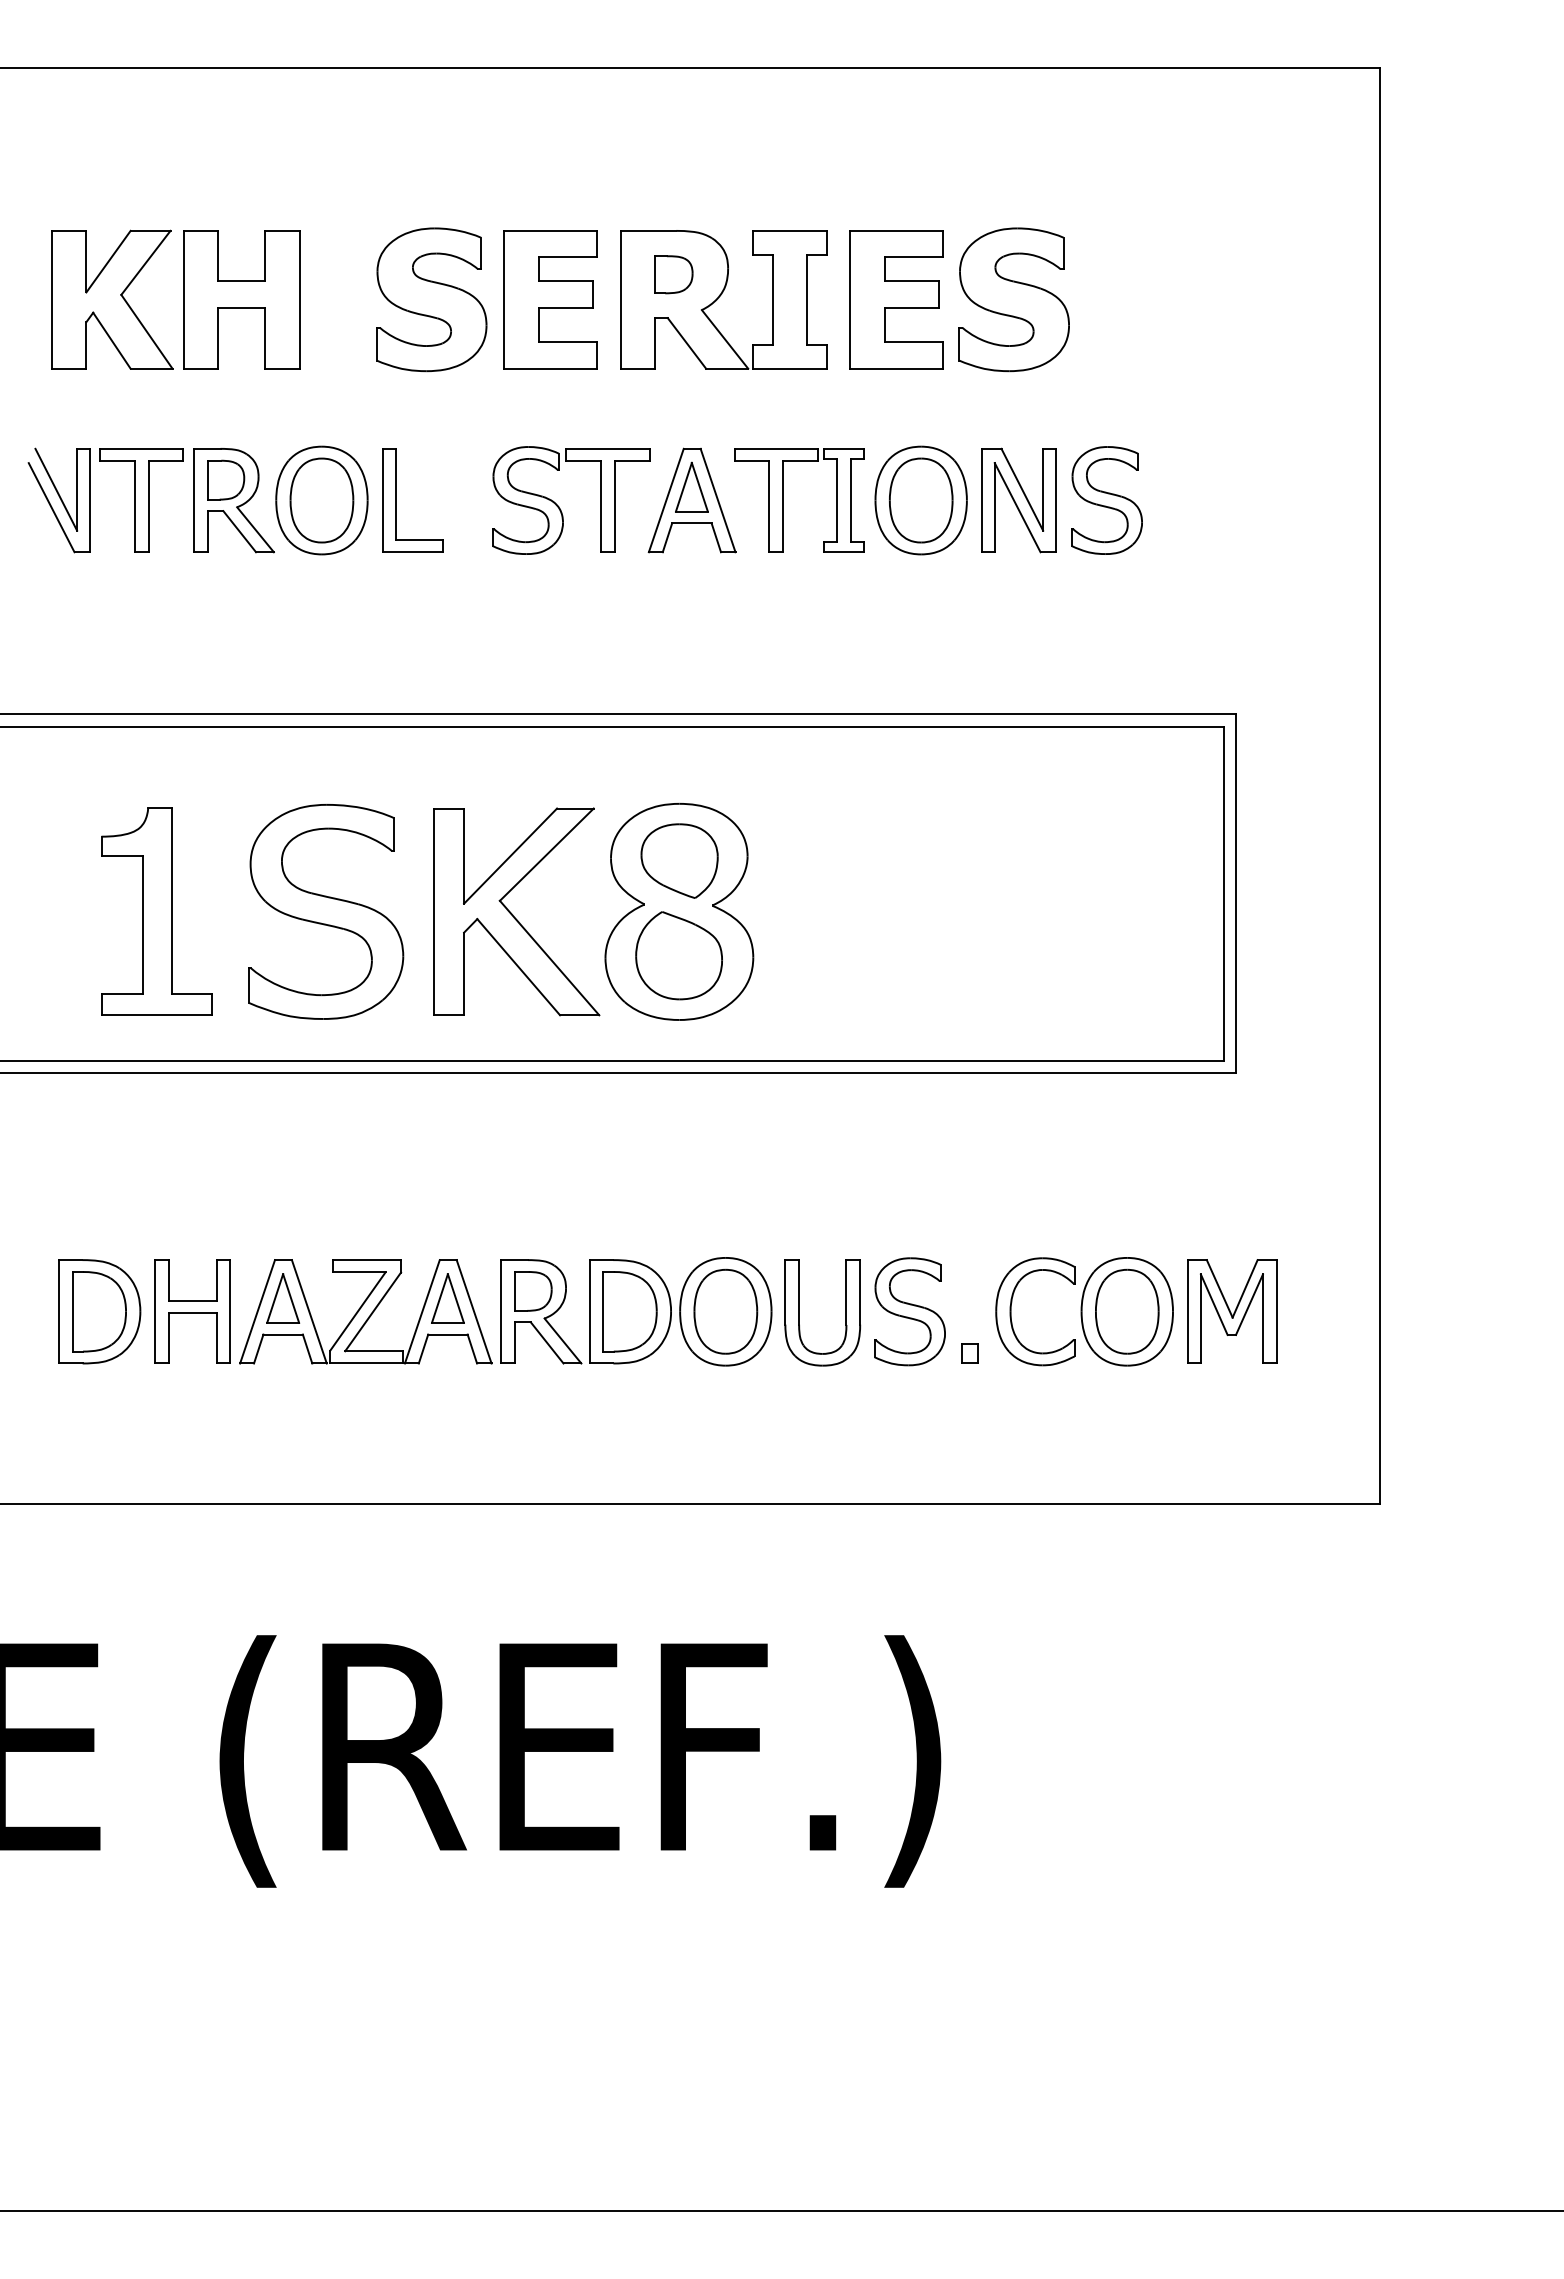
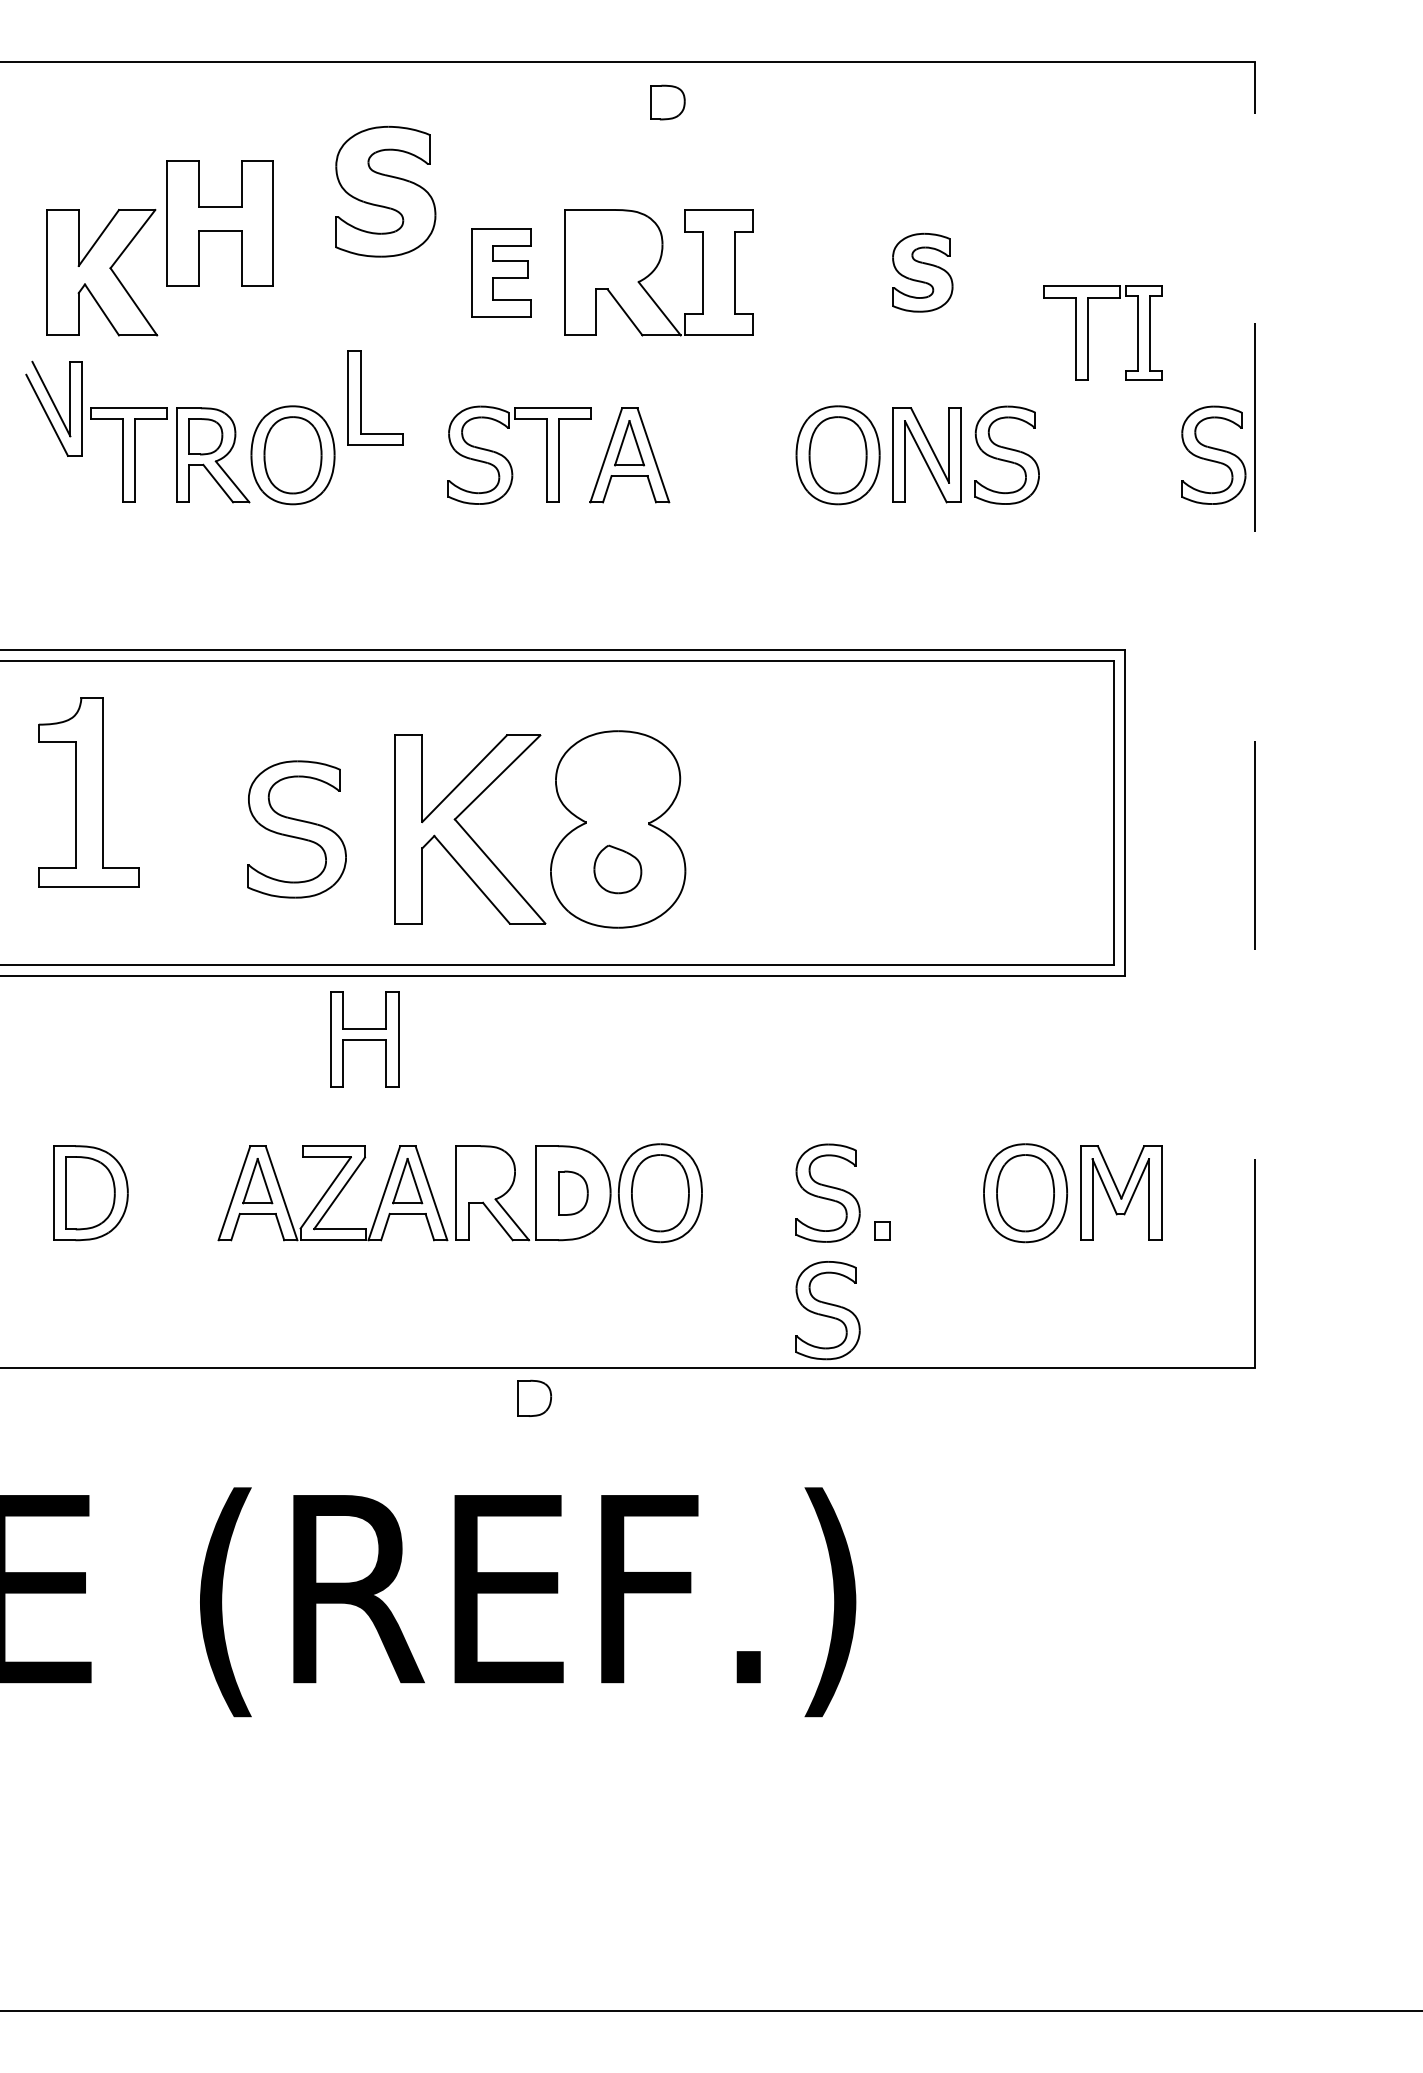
part: (673, 274) -> (667, 102), moved
part: (241, 299) -> (219, 223), moved
part: (431, 299) -> (385, 191), moved
part: (550, 299) -> (500, 272), size x0.7
part: (896, 299) -> (815, 272), removed
part: (1013, 299) -> (922, 272), size x0.6
part: (58, 500) -> (53, 408), moved
part: (396, 500) -> (360, 397), moved
part: (783, 500) -> (1088, 333), moved
part: (1333, 500) -> (1213, 455), added
line: (1379, 786) -> (1254, 715), solid -> dashed
part: (679, 860) -> (618, 782), removed
part: (156, 911) -> (88, 792), moved
part: (326, 911) -> (297, 829), size x0.7
part: (678, 955) -> (617, 869), size x0.6
part: (533, 1291) -> (534, 1398), moved
part: (192, 1311) -> (364, 1039), moved
part: (629, 1311) -> (572, 1192), size x0.6
part: (1011, 1311) -> (920, 1192), removed
part: (799, 1312) -> (727, 1193), removed
part: (909, 1440) -> (827, 1310), added

